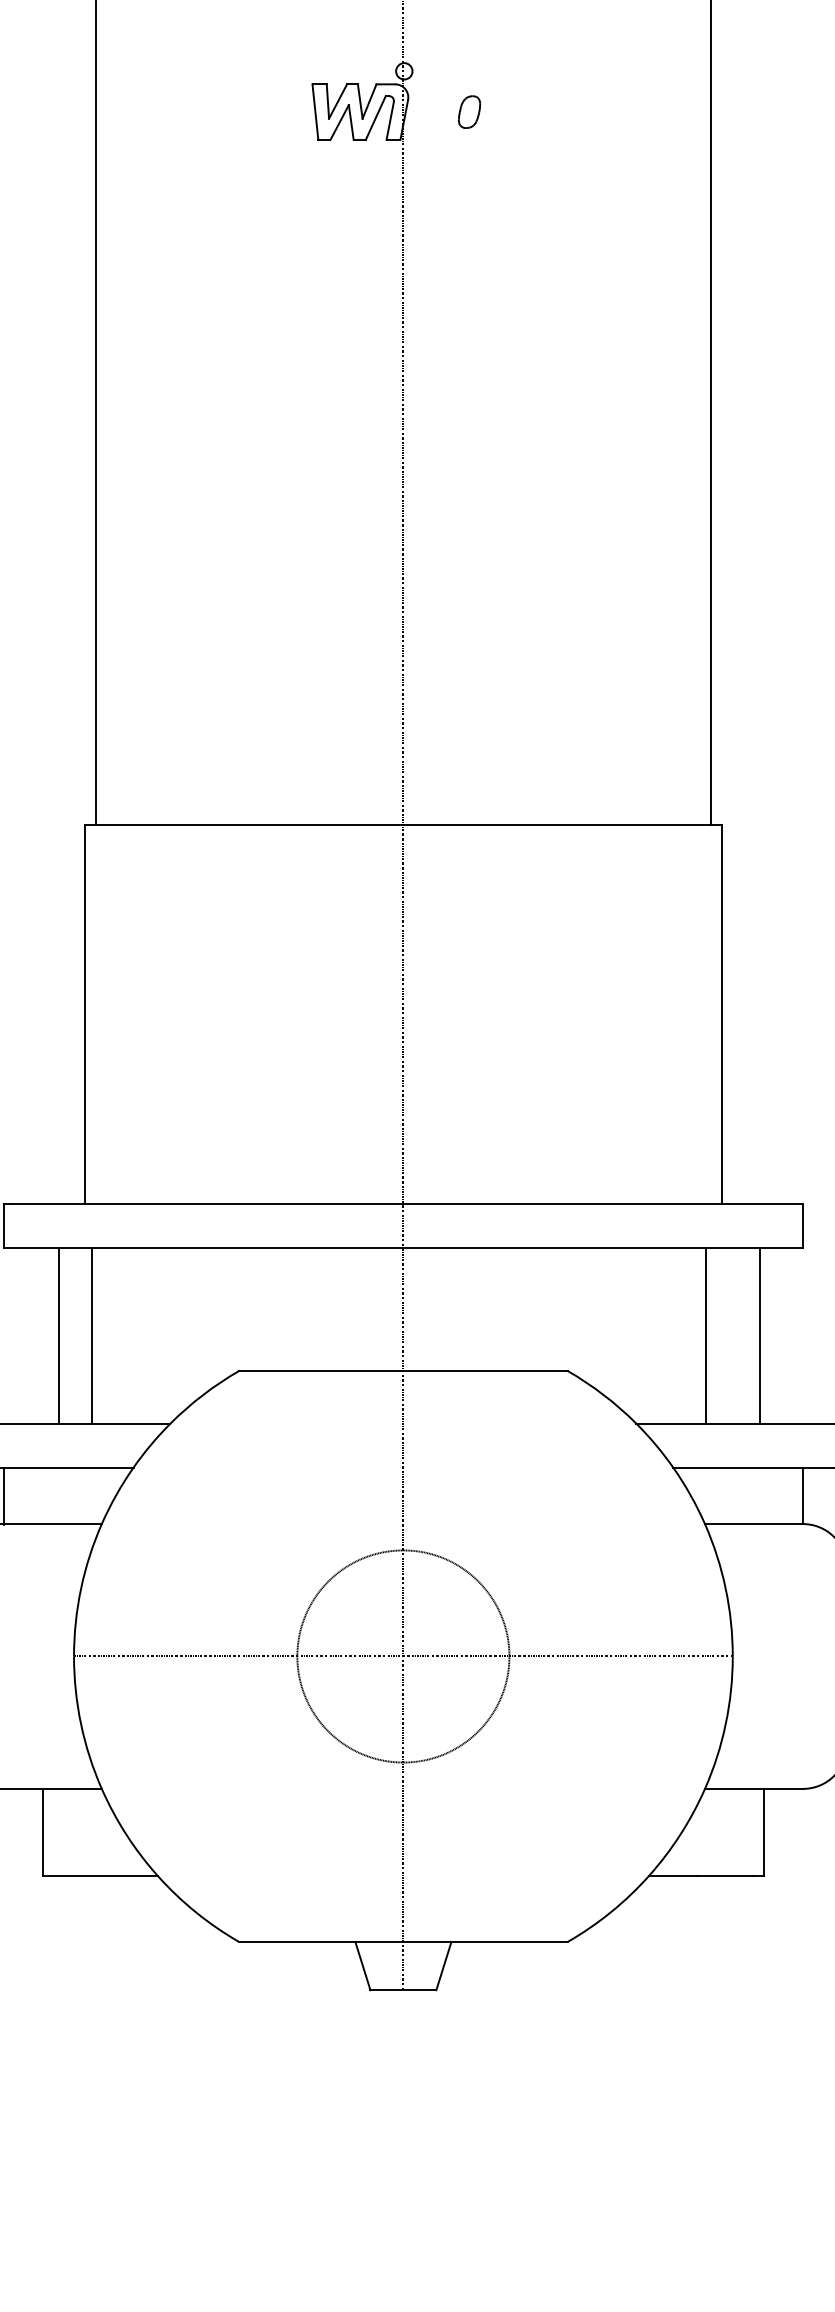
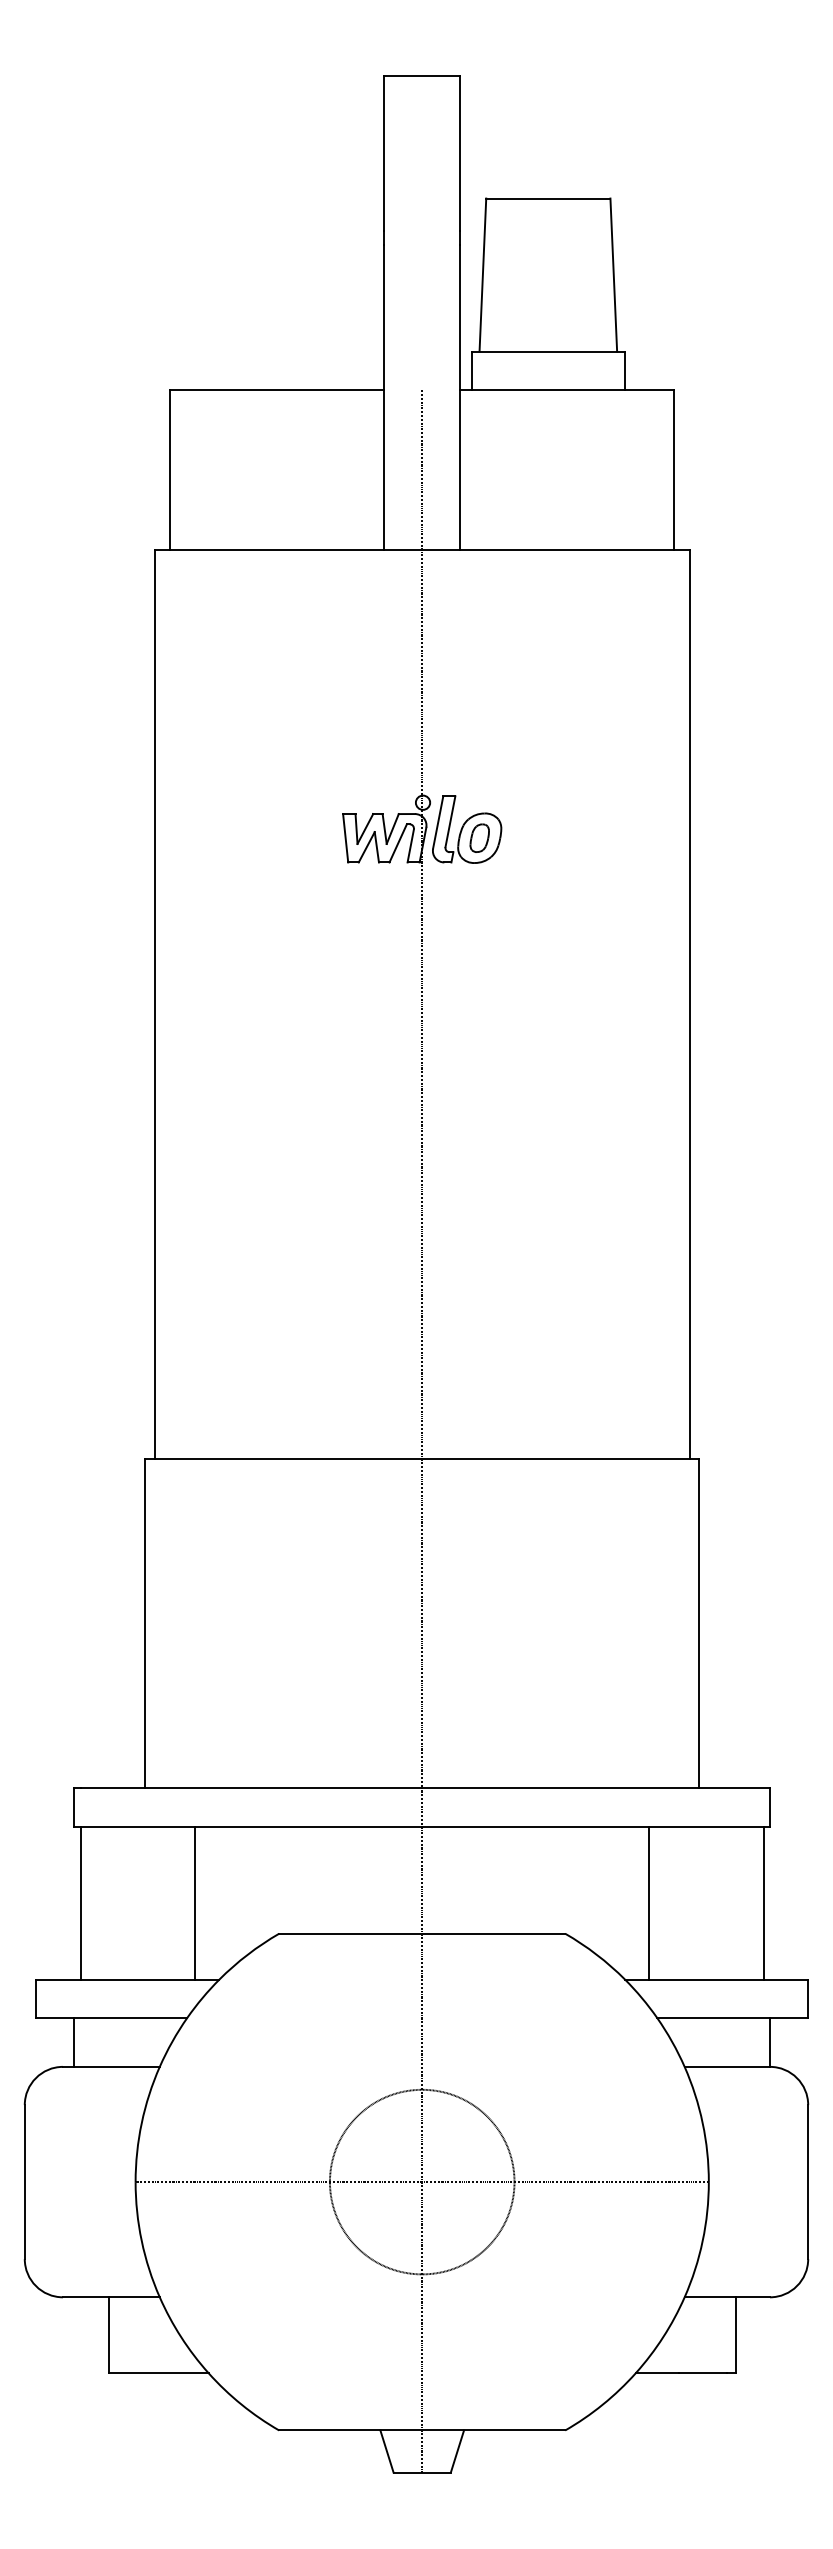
part: (455, 102) -> (467, 829), added
line: (58, 1335) -> (80, 1902), moved
line: (92, 1335) -> (195, 1902), moved
line: (705, 1335) -> (649, 1902), moved
line: (759, 1335) -> (763, 1902), moved

